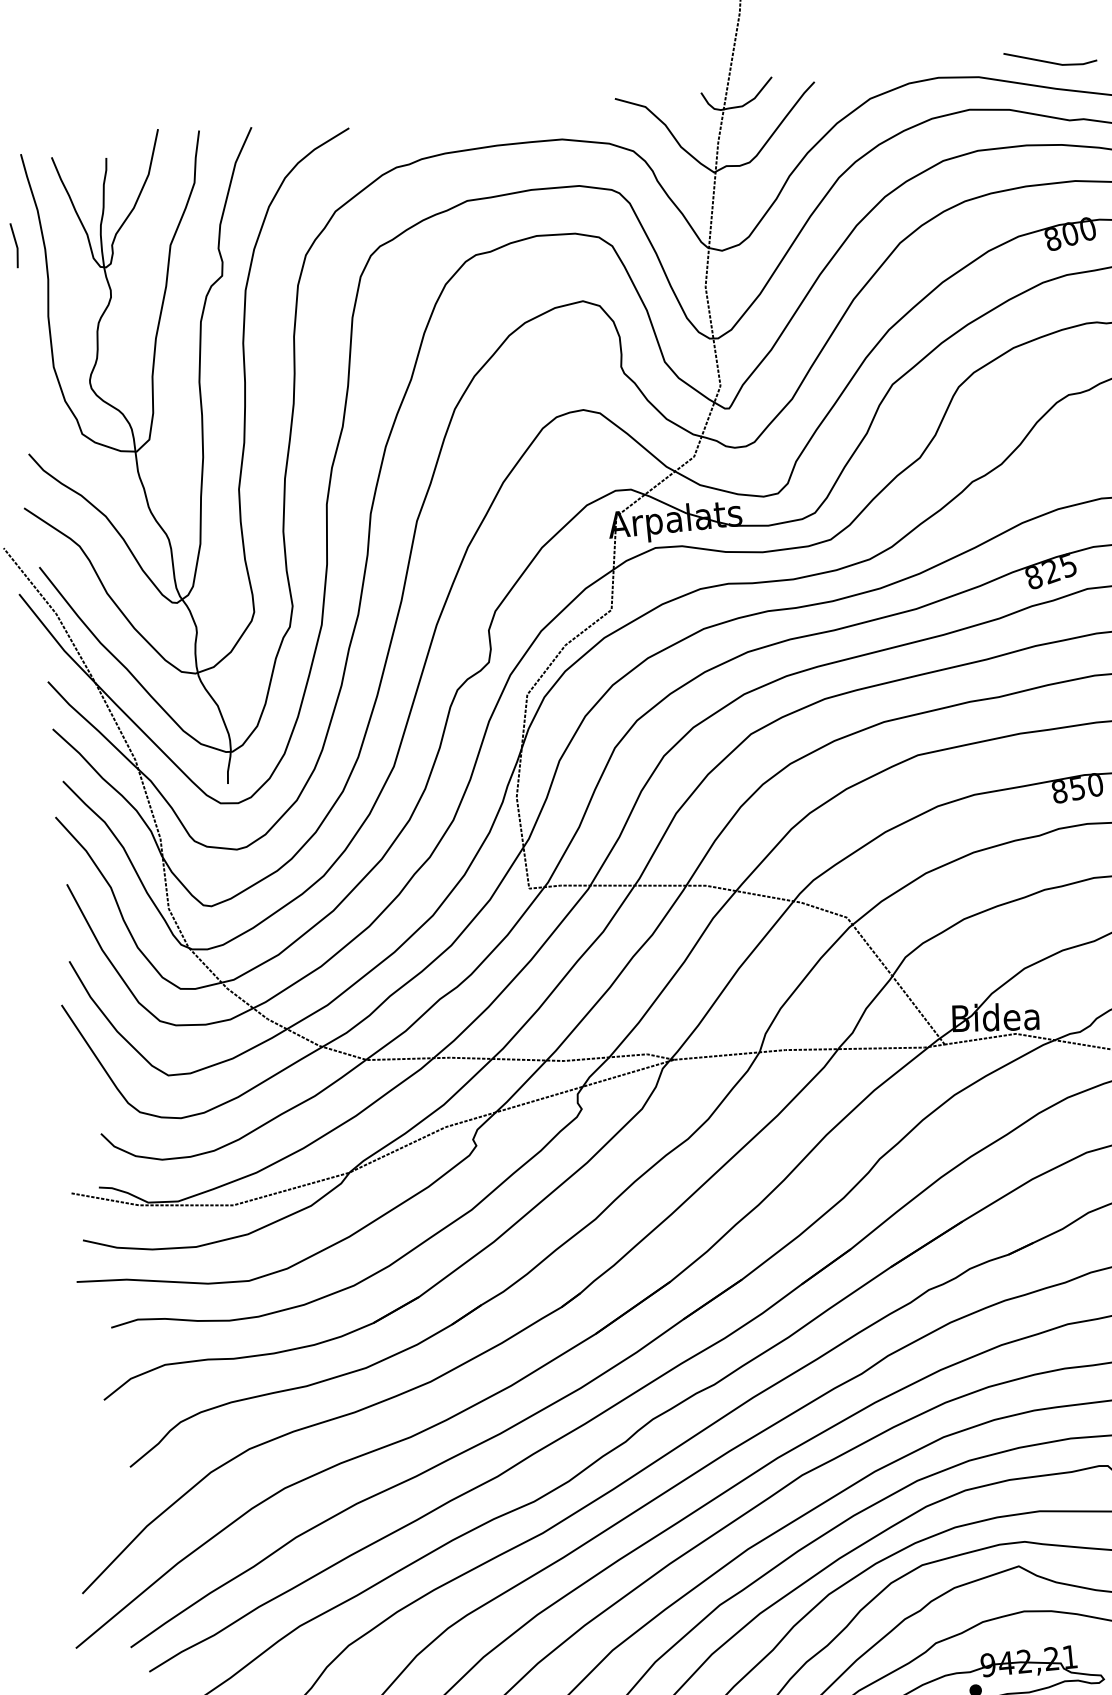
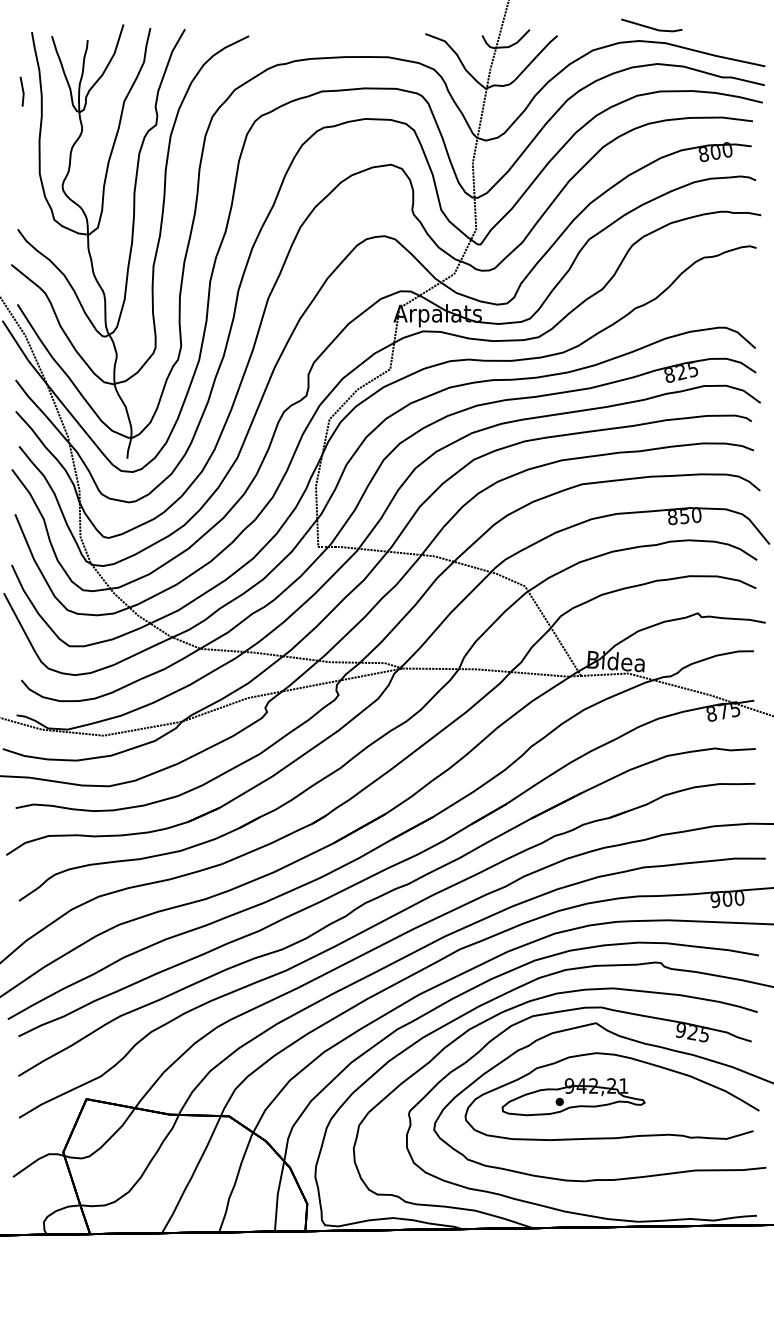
line: (1050, 61) -> (651, 27), moved

